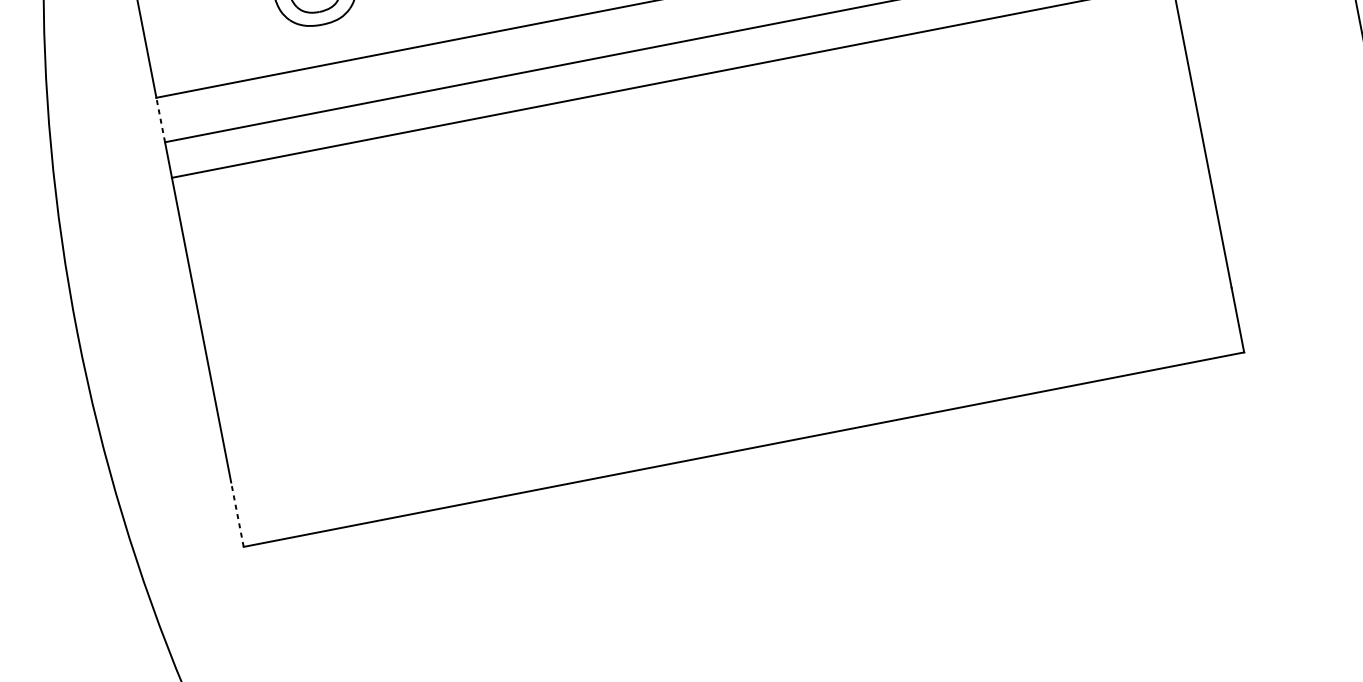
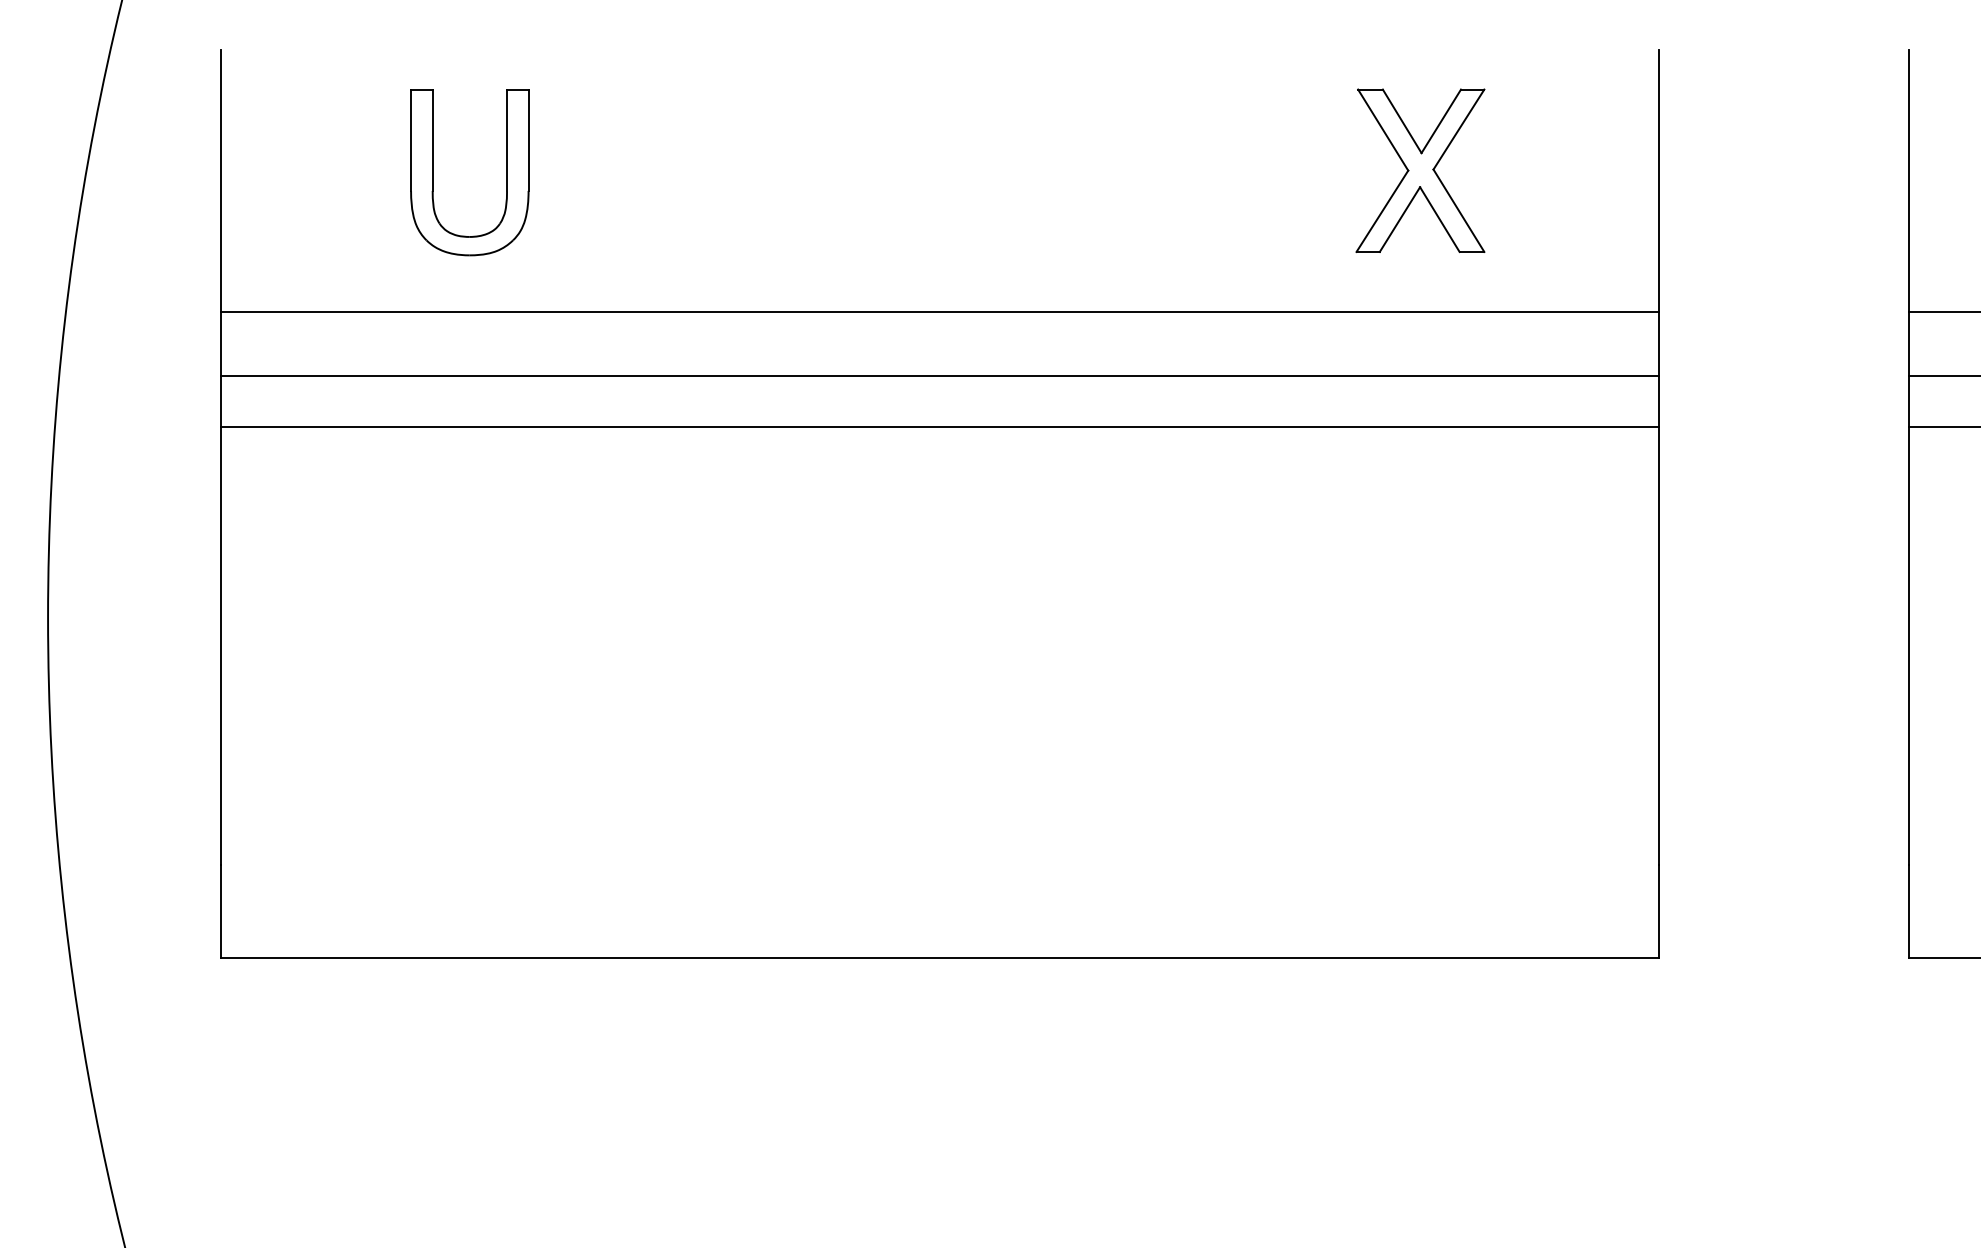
line: (160, 119) -> (220, 343), dashed -> solid
line: (237, 514) -> (220, 910), dashed -> solid

